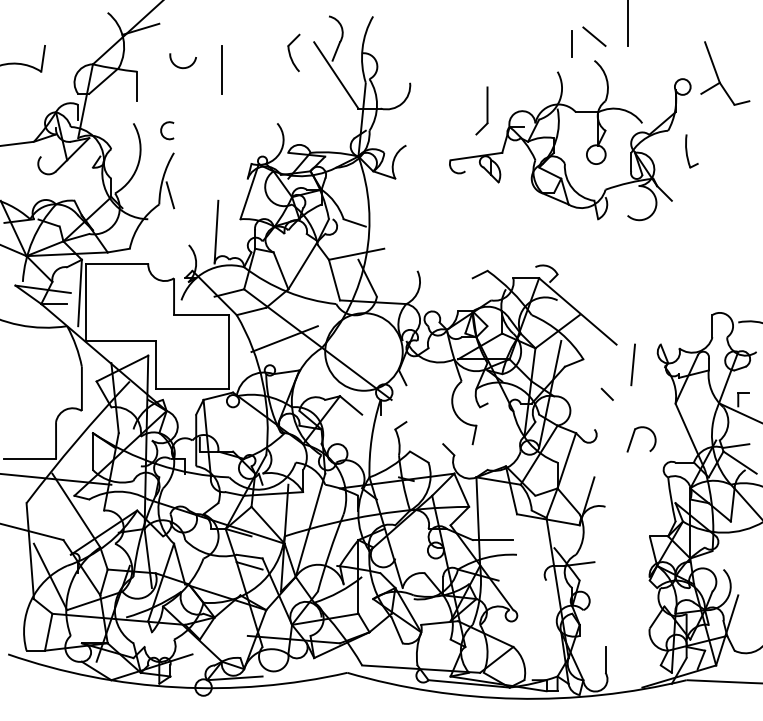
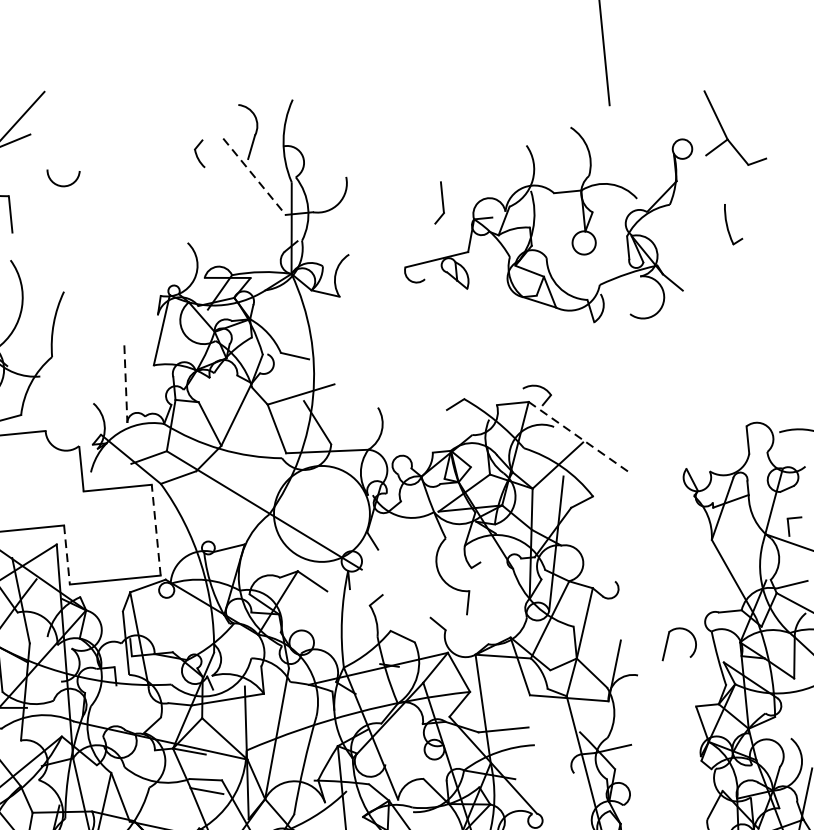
line: (594, 36) -> (567, 97), removed
line: (572, 44) -> (541, 110), removed
part: (293, 52) -> (199, 153), size x0.6
line: (222, 69) -> (113, 183), removed
line: (336, 75) -> (254, 176), solid -> dashed
part: (481, 110) -> (437, 202), size x0.7
arc: (162, 130) -> (47, 265), removed
part: (691, 151) -> (733, 224), moved
line: (170, 195) -> (64, 344), removed
line: (216, 232) -> (125, 384), solid -> dashed
line: (577, 311) -> (579, 438), solid -> dashed
line: (284, 339) -> (222, 508), removed
line: (229, 352) -> (156, 530), solid -> dashed
line: (155, 364) -> (66, 554), solid -> dashed
line: (633, 364) -> (655, 496), removed
line: (606, 393) -> (625, 535), removed
part: (633, 437) -> (668, 642), moved

